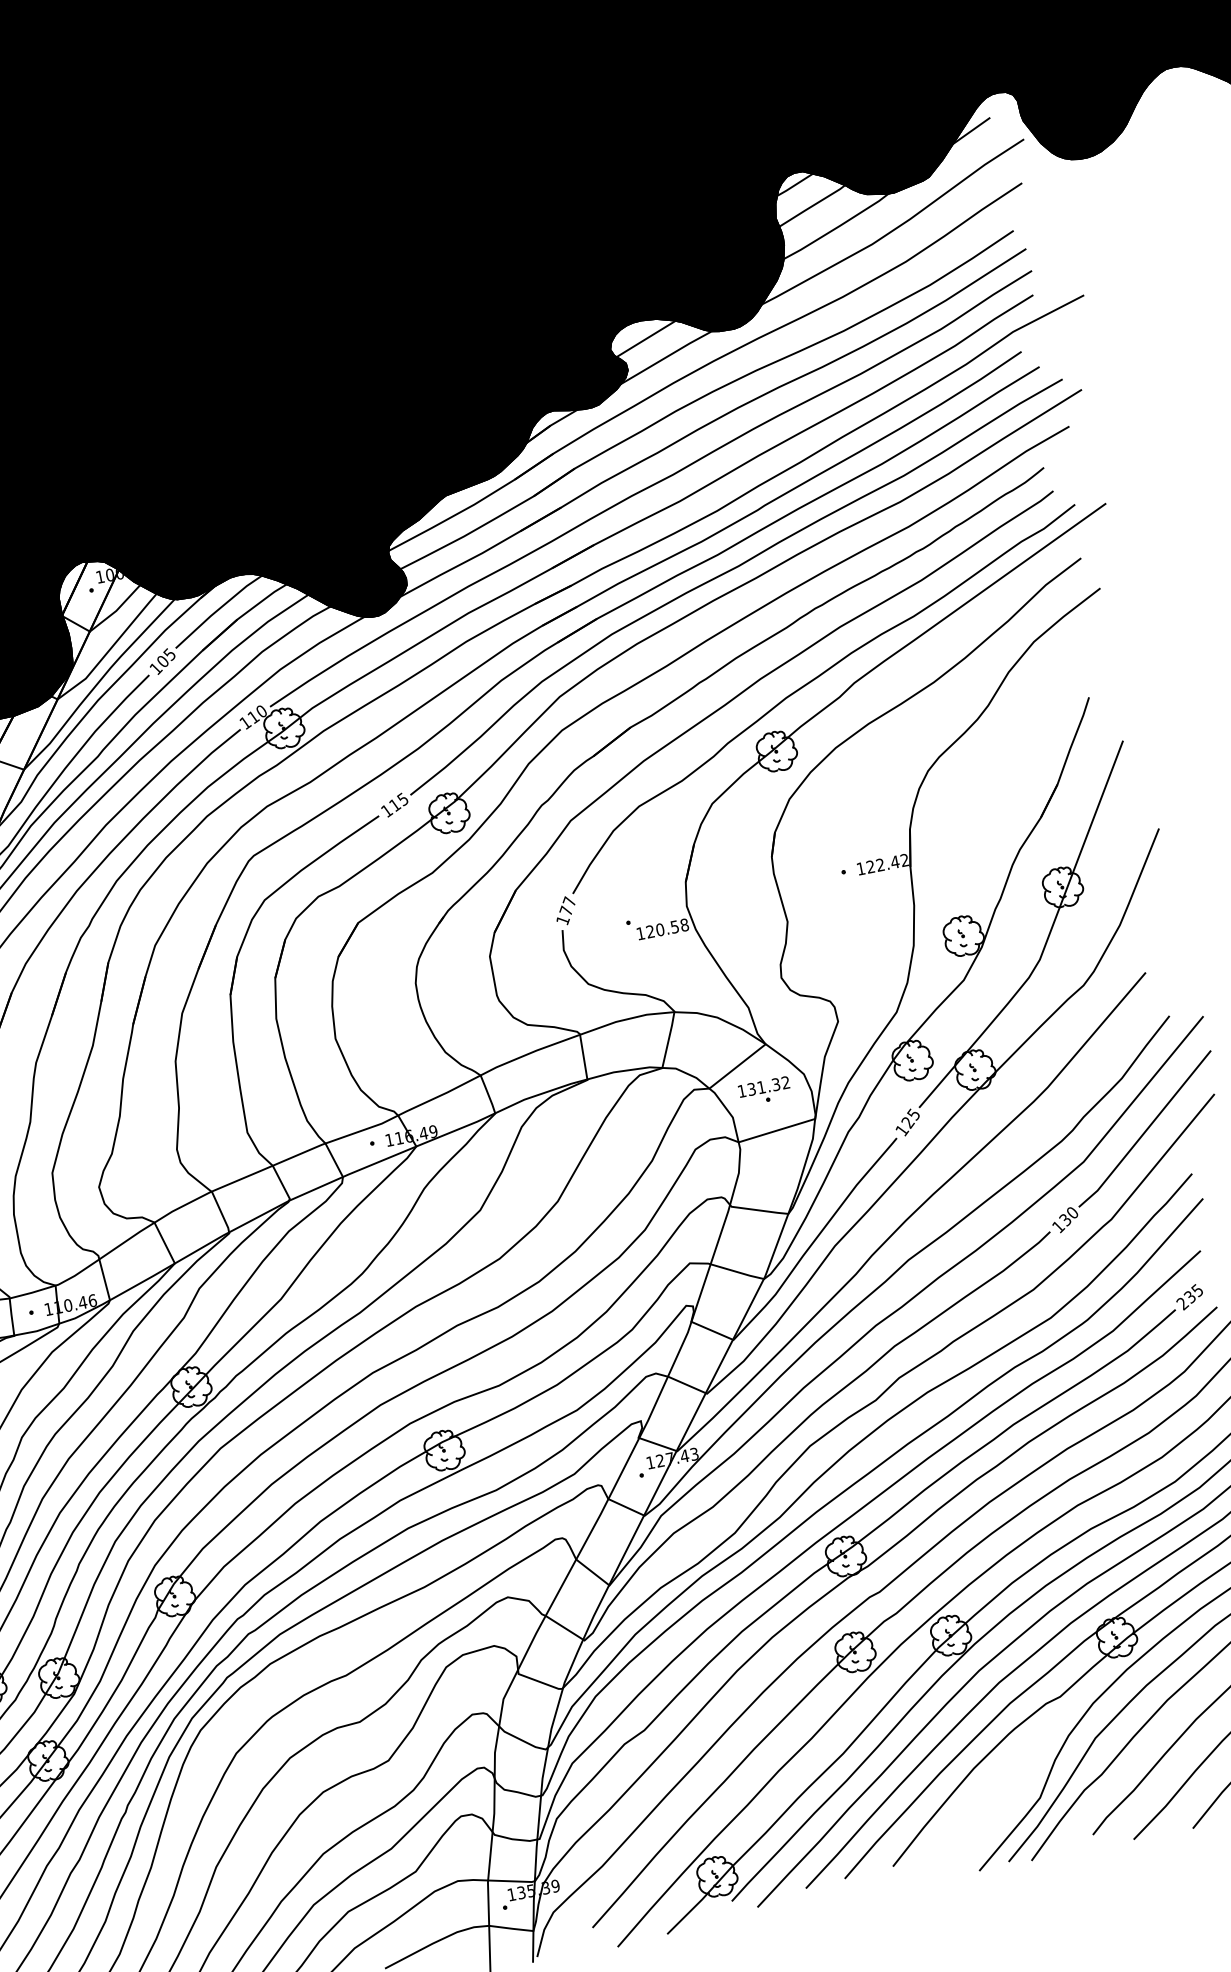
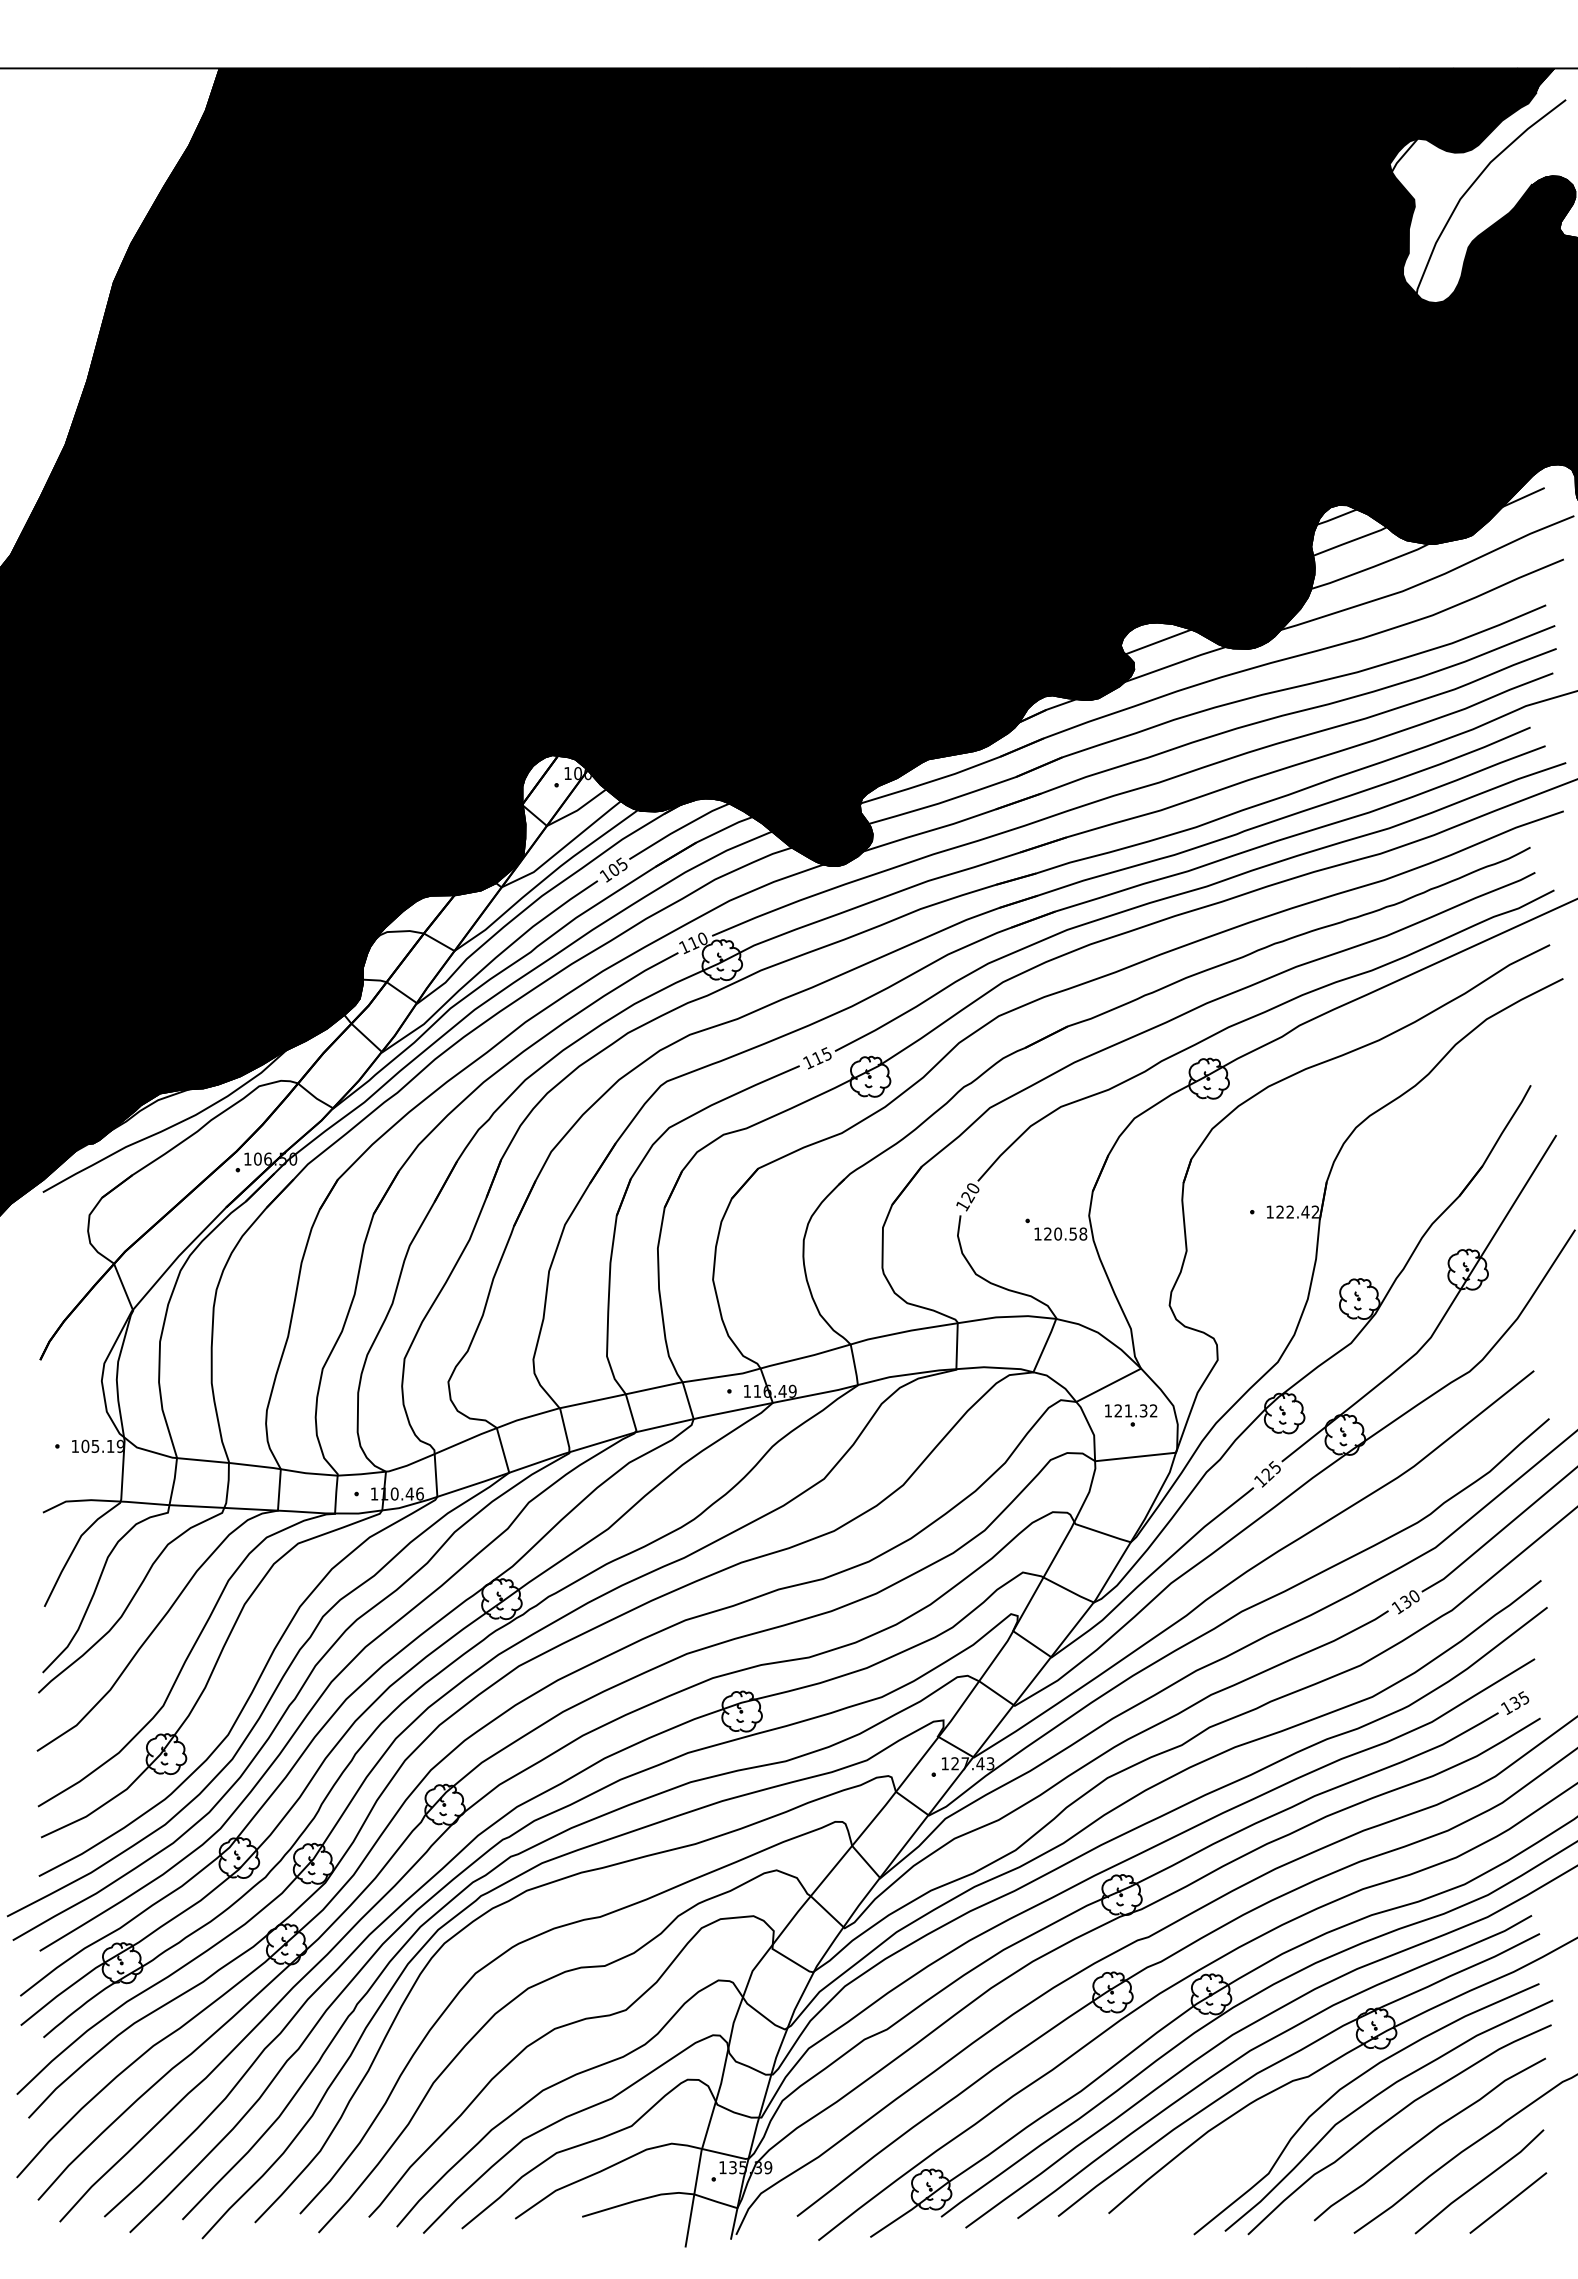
text: (566, 906) -> (969, 1192), 177 -> 120
text: (751, 1088) -> (1118, 1410), 131.32 -> 121.32
text: (1182, 1303) -> (1506, 1708), 235 -> 135

